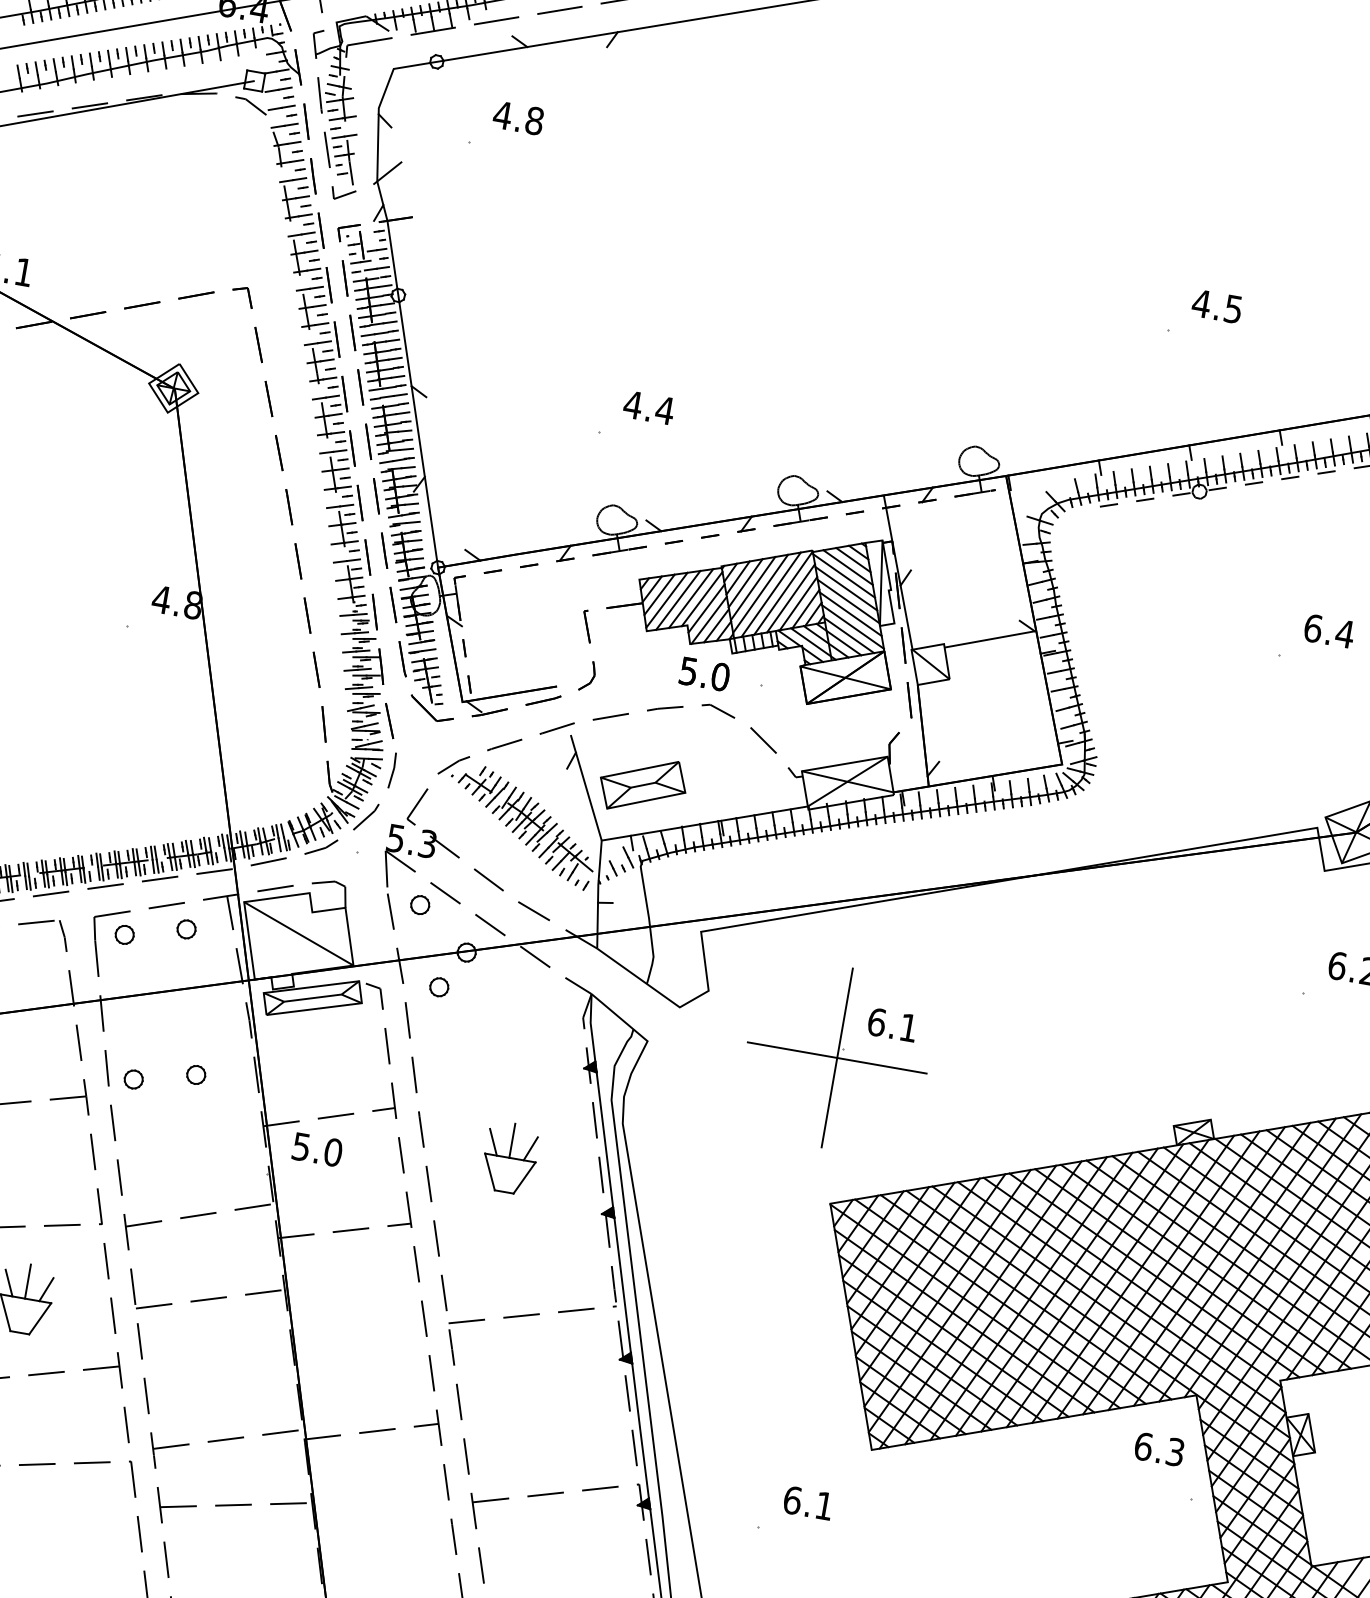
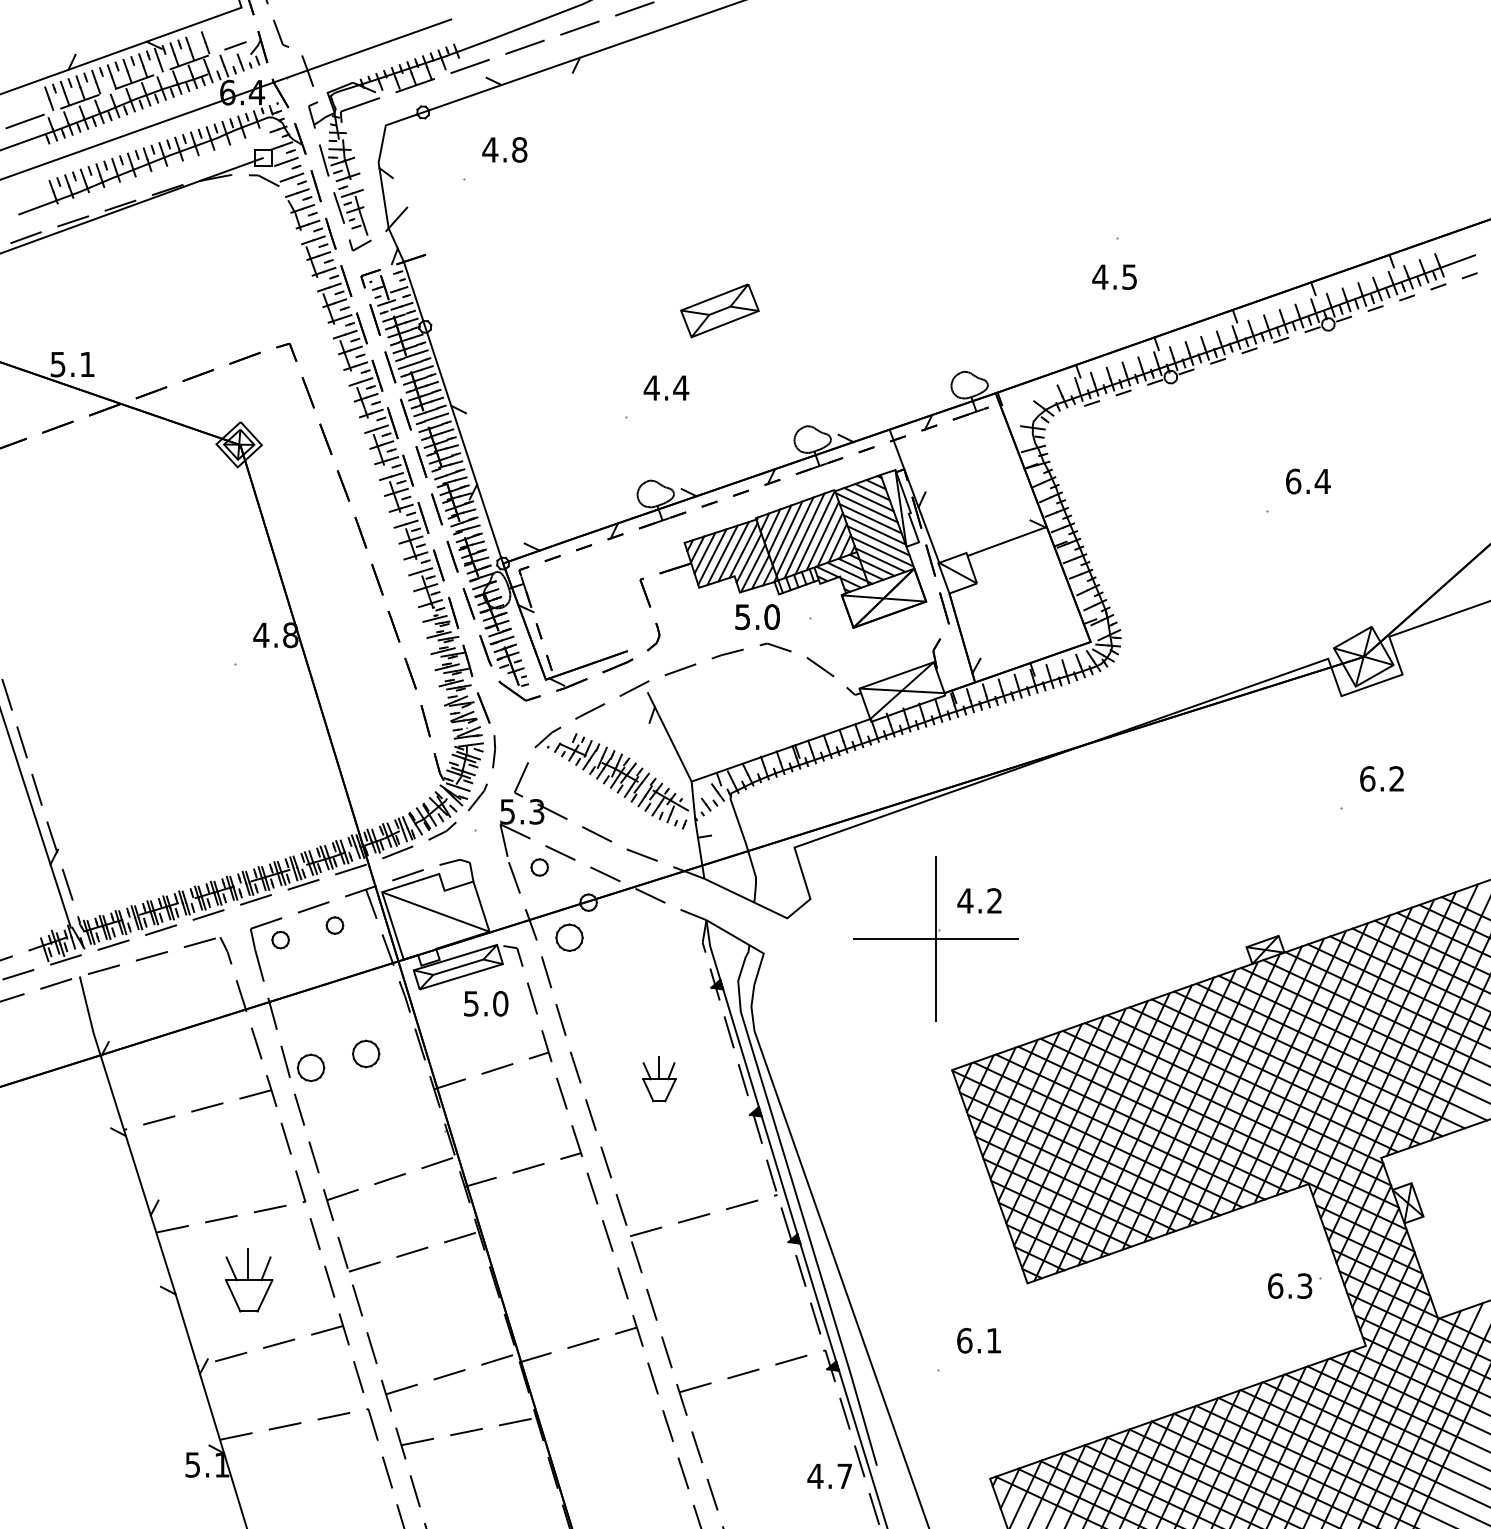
text: (1217, 305) -> (1114, 276), moved
part: (642, 784) -> (719, 310), moved
part: (439, 986) -> (569, 937), size x1.6
text: (892, 1024) -> (979, 900), 6.1 -> 4.2
part: (196, 1074) -> (366, 1053), size x1.6
part: (134, 1079) -> (311, 1067), size x1.6
text: (317, 1149) -> (486, 1003), moved
part: (510, 1158) -> (659, 1079), size x0.7
text: (1159, 1448) -> (1290, 1285), moved

